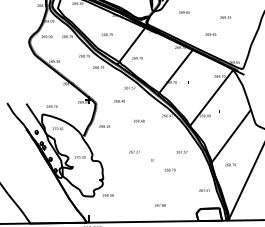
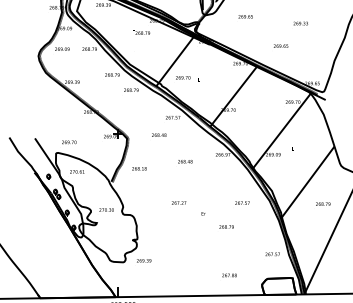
text: (107, 34) -> (143, 32), moved
text: (230, 164) -> (323, 203), moved
text: (160, 205) -> (229, 275), moved

